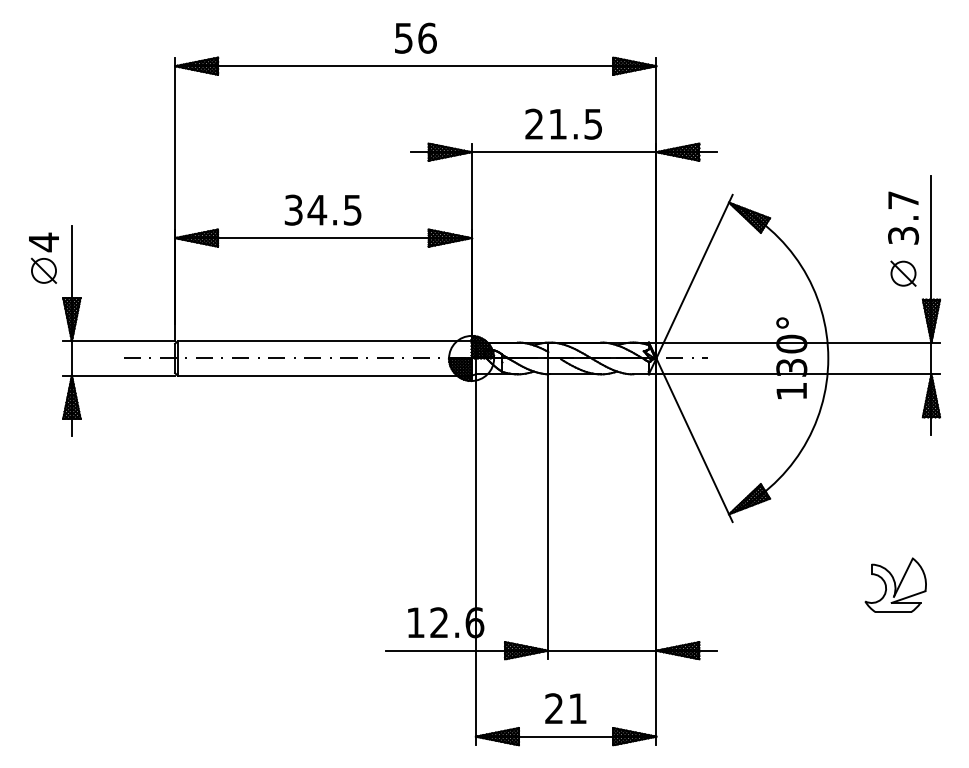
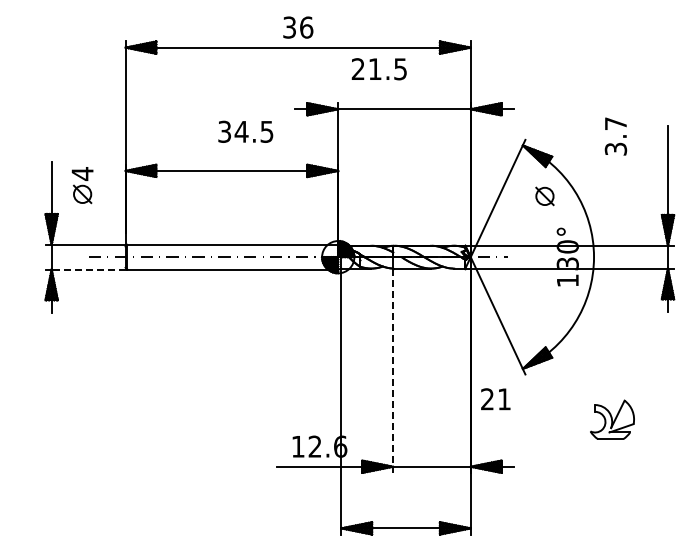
text: (403, 36) -> (289, 26), 56 -> 36
text: (562, 124) -> (378, 69), moved
text: (322, 209) -> (245, 131), moved
text: (902, 218) -> (615, 136), moved
part: (43, 258) -> (82, 185), moved
part: (902, 273) -> (544, 196), moved
line: (123, 375) -> (88, 269), solid -> dashed
line: (548, 517) -> (393, 371), solid -> dashed
part: (895, 584) -> (612, 419), moved
text: (565, 708) -> (495, 399), moved

